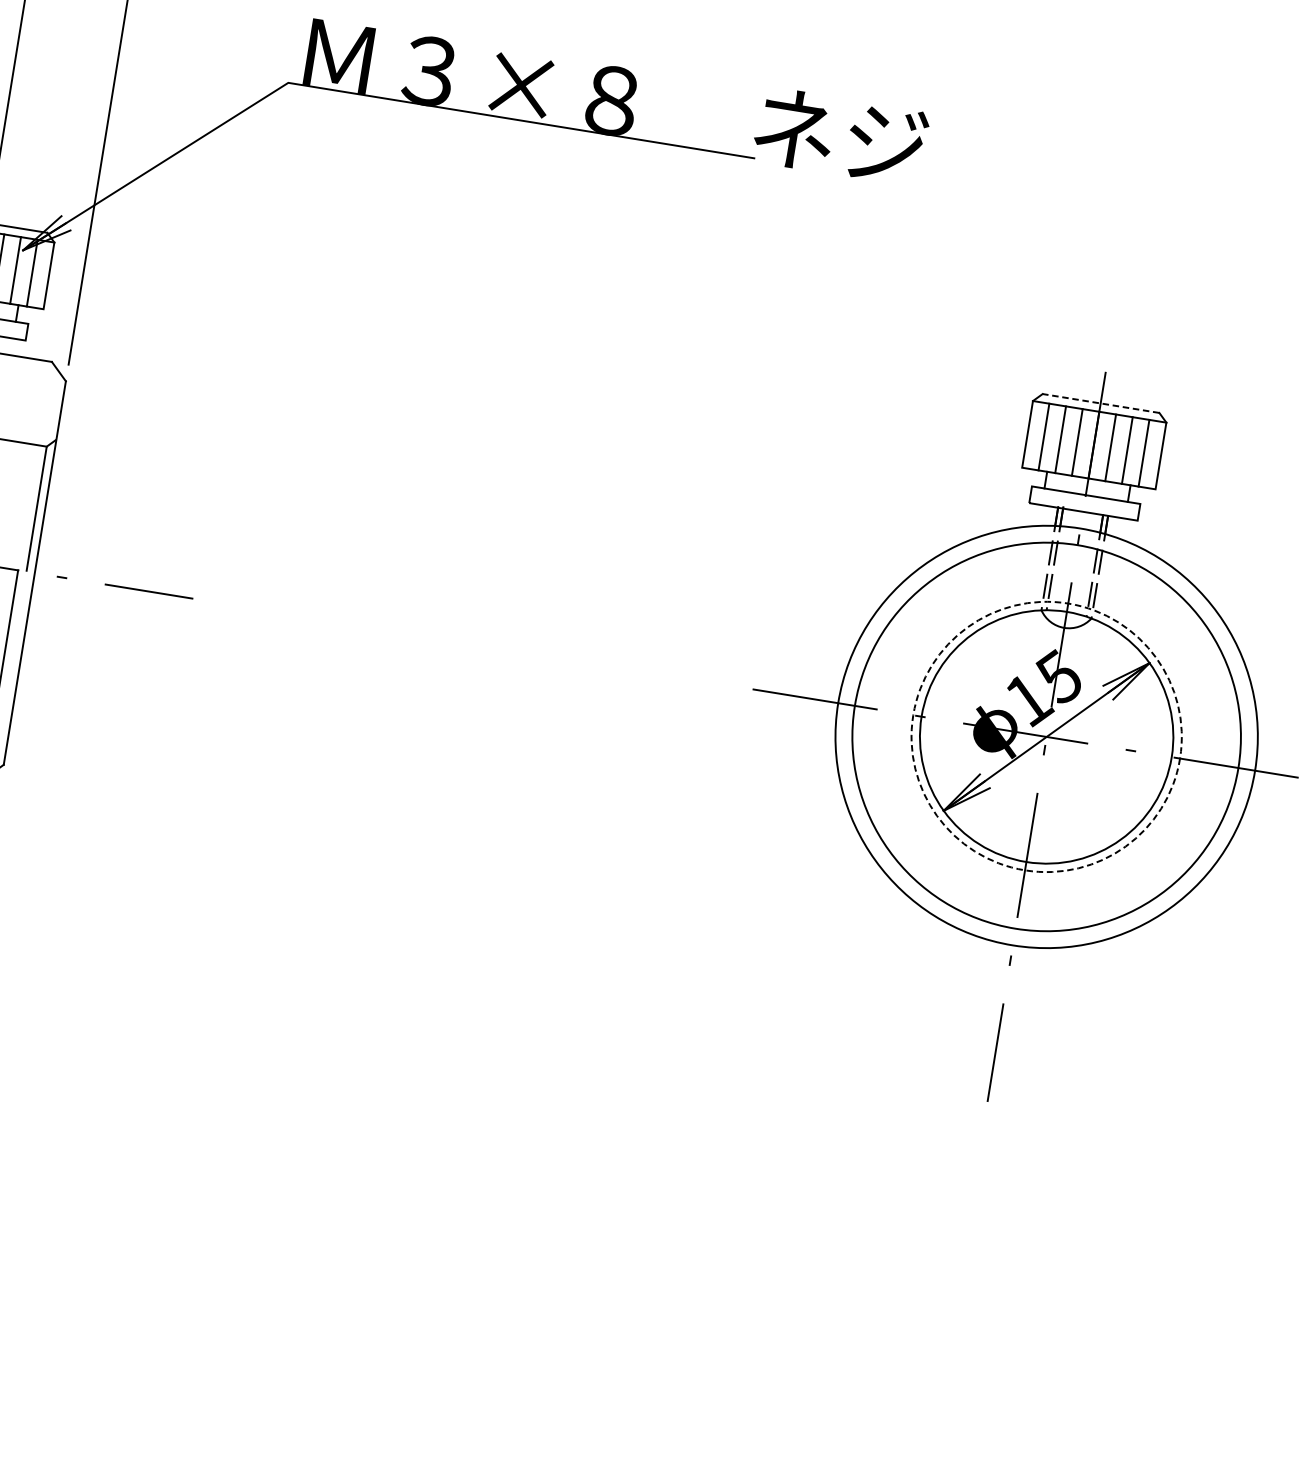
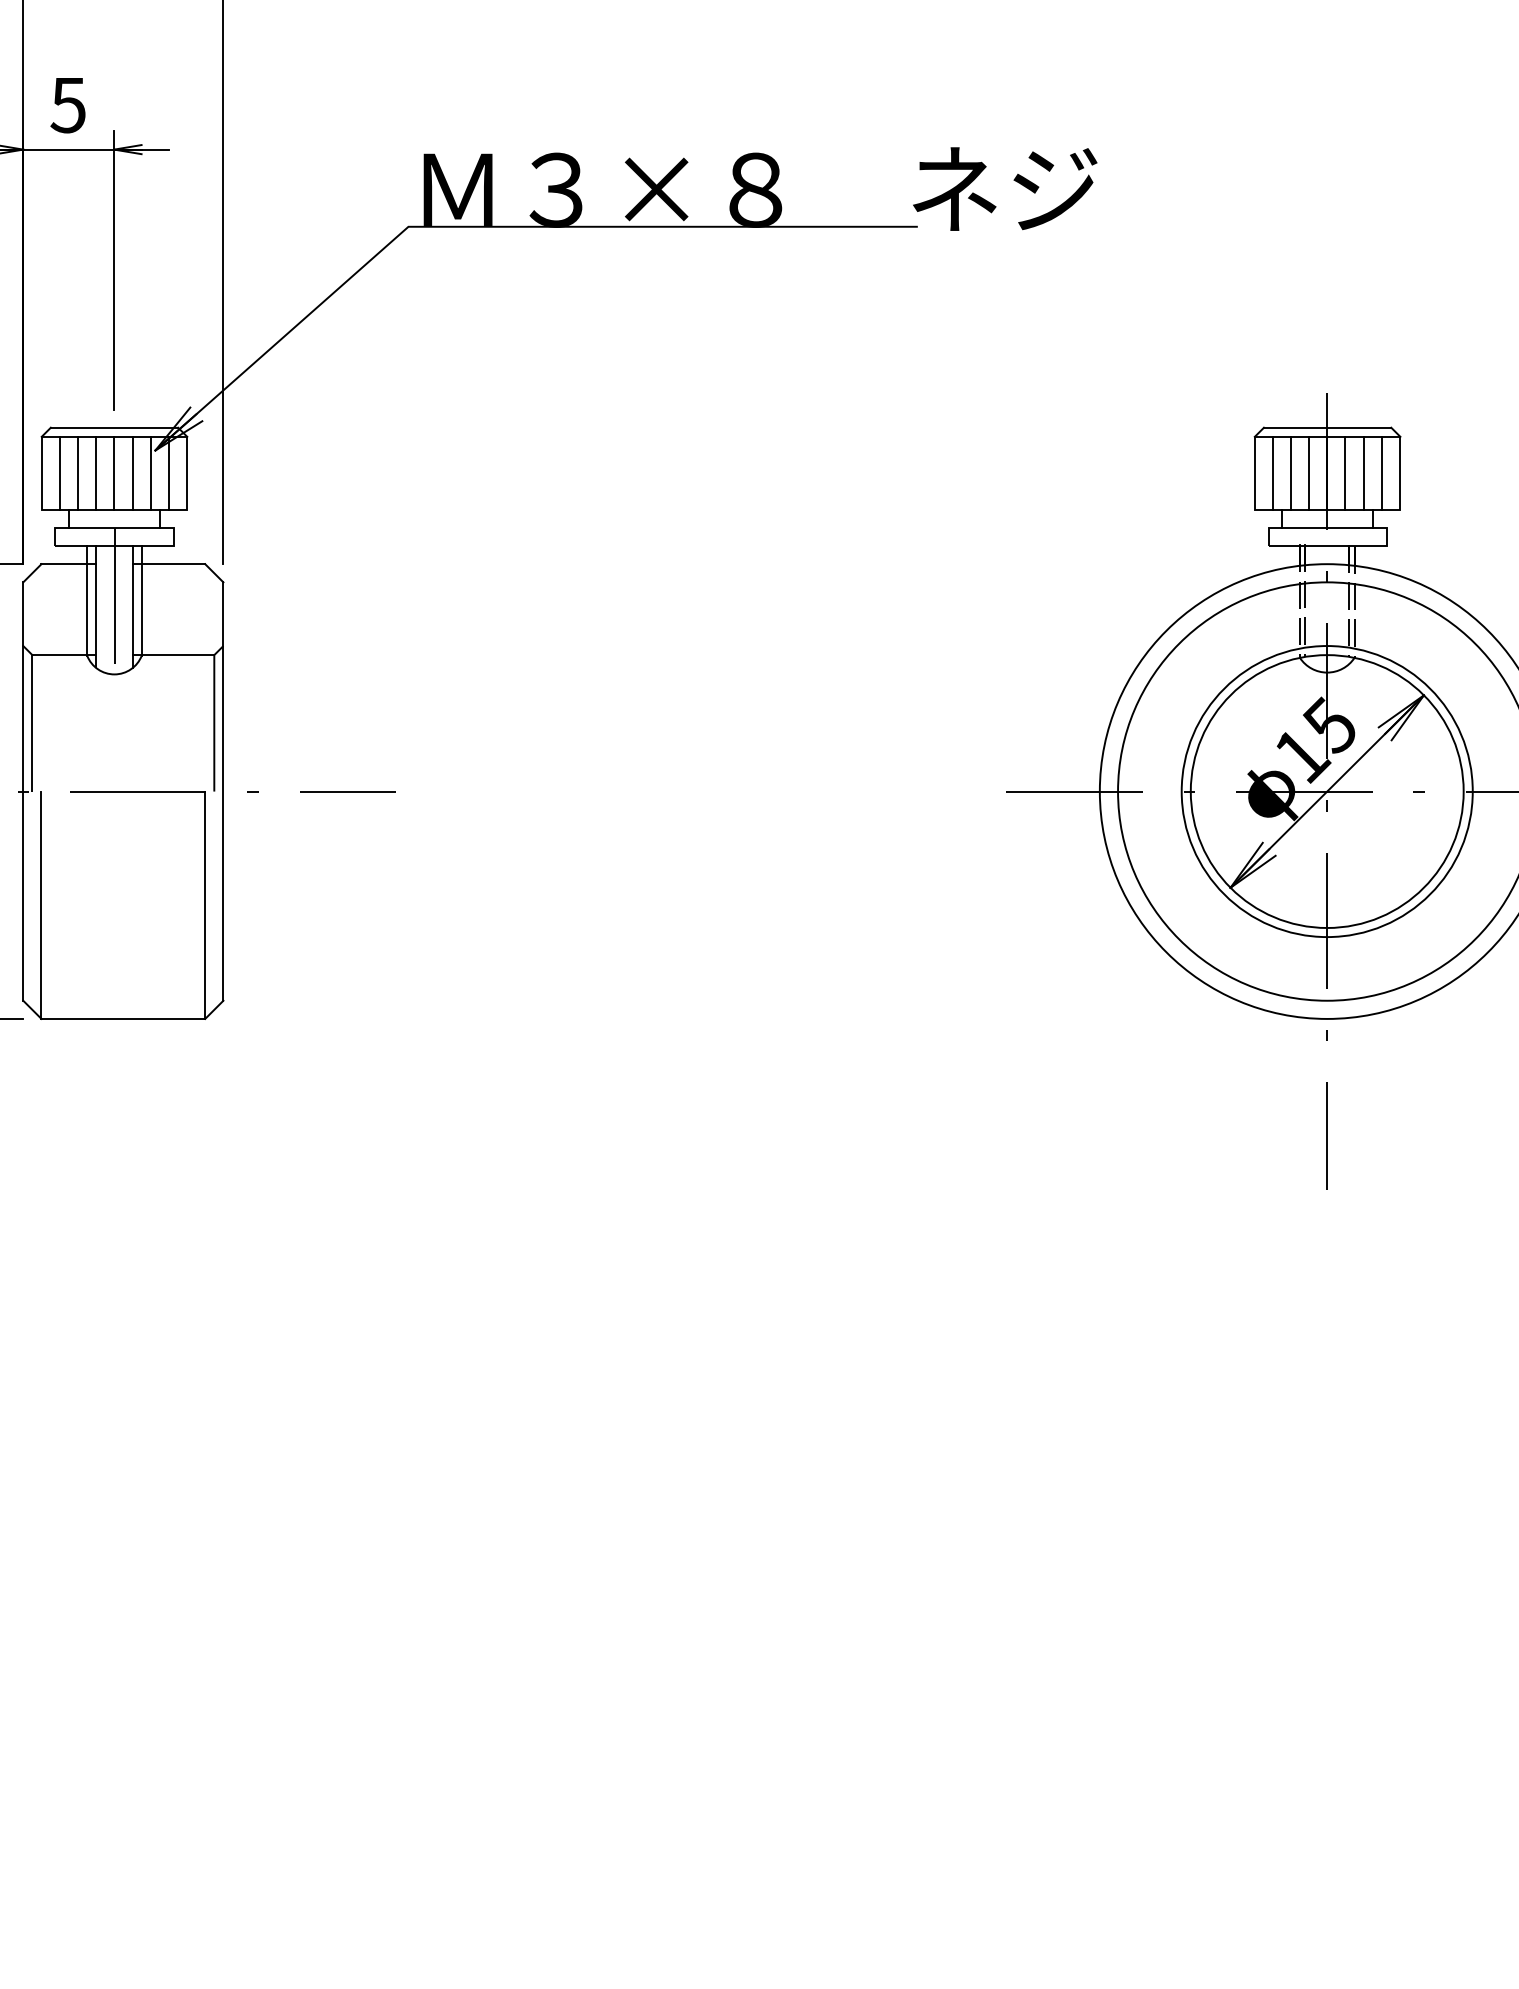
line: (1100, 403) -> (1327, 427), dashed -> solid
circle: (1046, 736) -> (1326, 791), dashed -> solid

